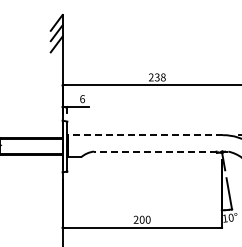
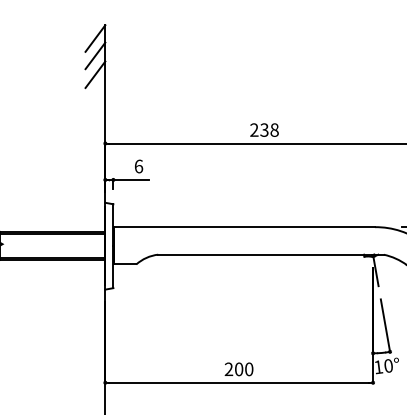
line: (145, 135) -> (244, 227), dashed -> solid
line: (160, 151) -> (269, 254), dashed -> solid

